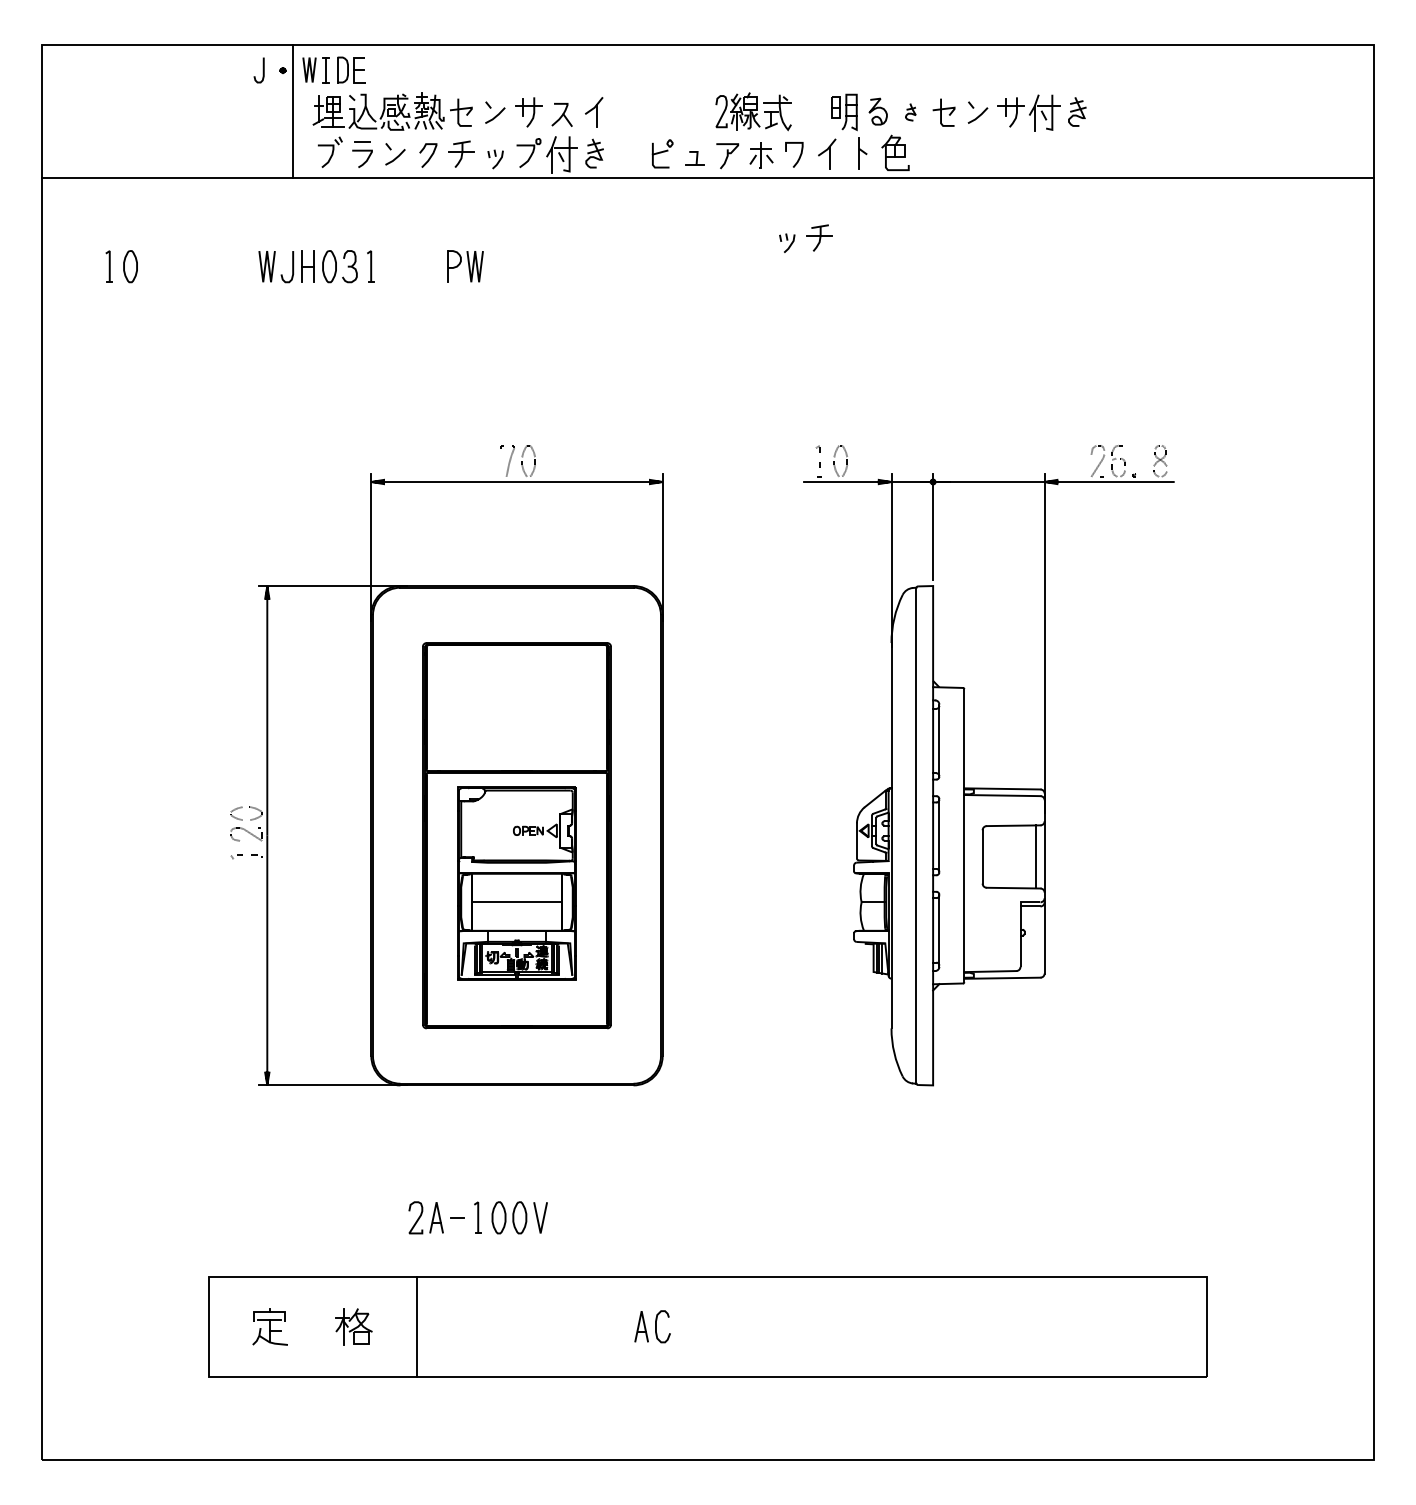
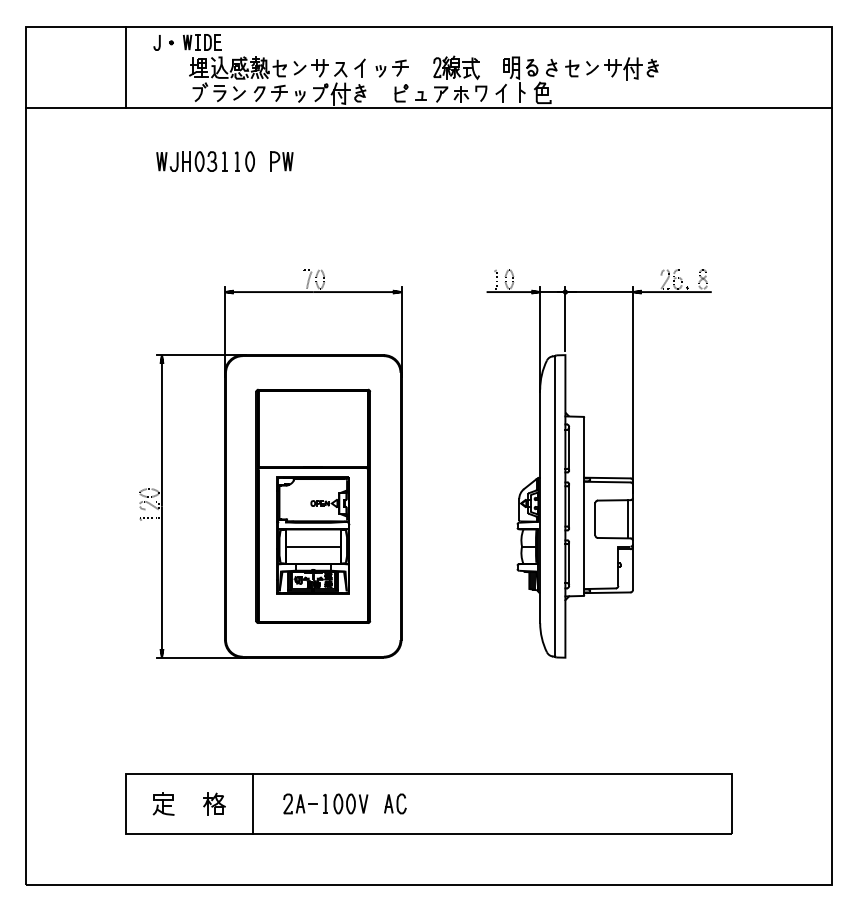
line: (292, 111) -> (126, 67), moved
part: (910, 112) -> (551, 68), size x1.67
part: (804, 238) -> (391, 68), moved
part: (121, 266) -> (244, 161), moved
part: (477, 1217) -> (325, 803), moved

